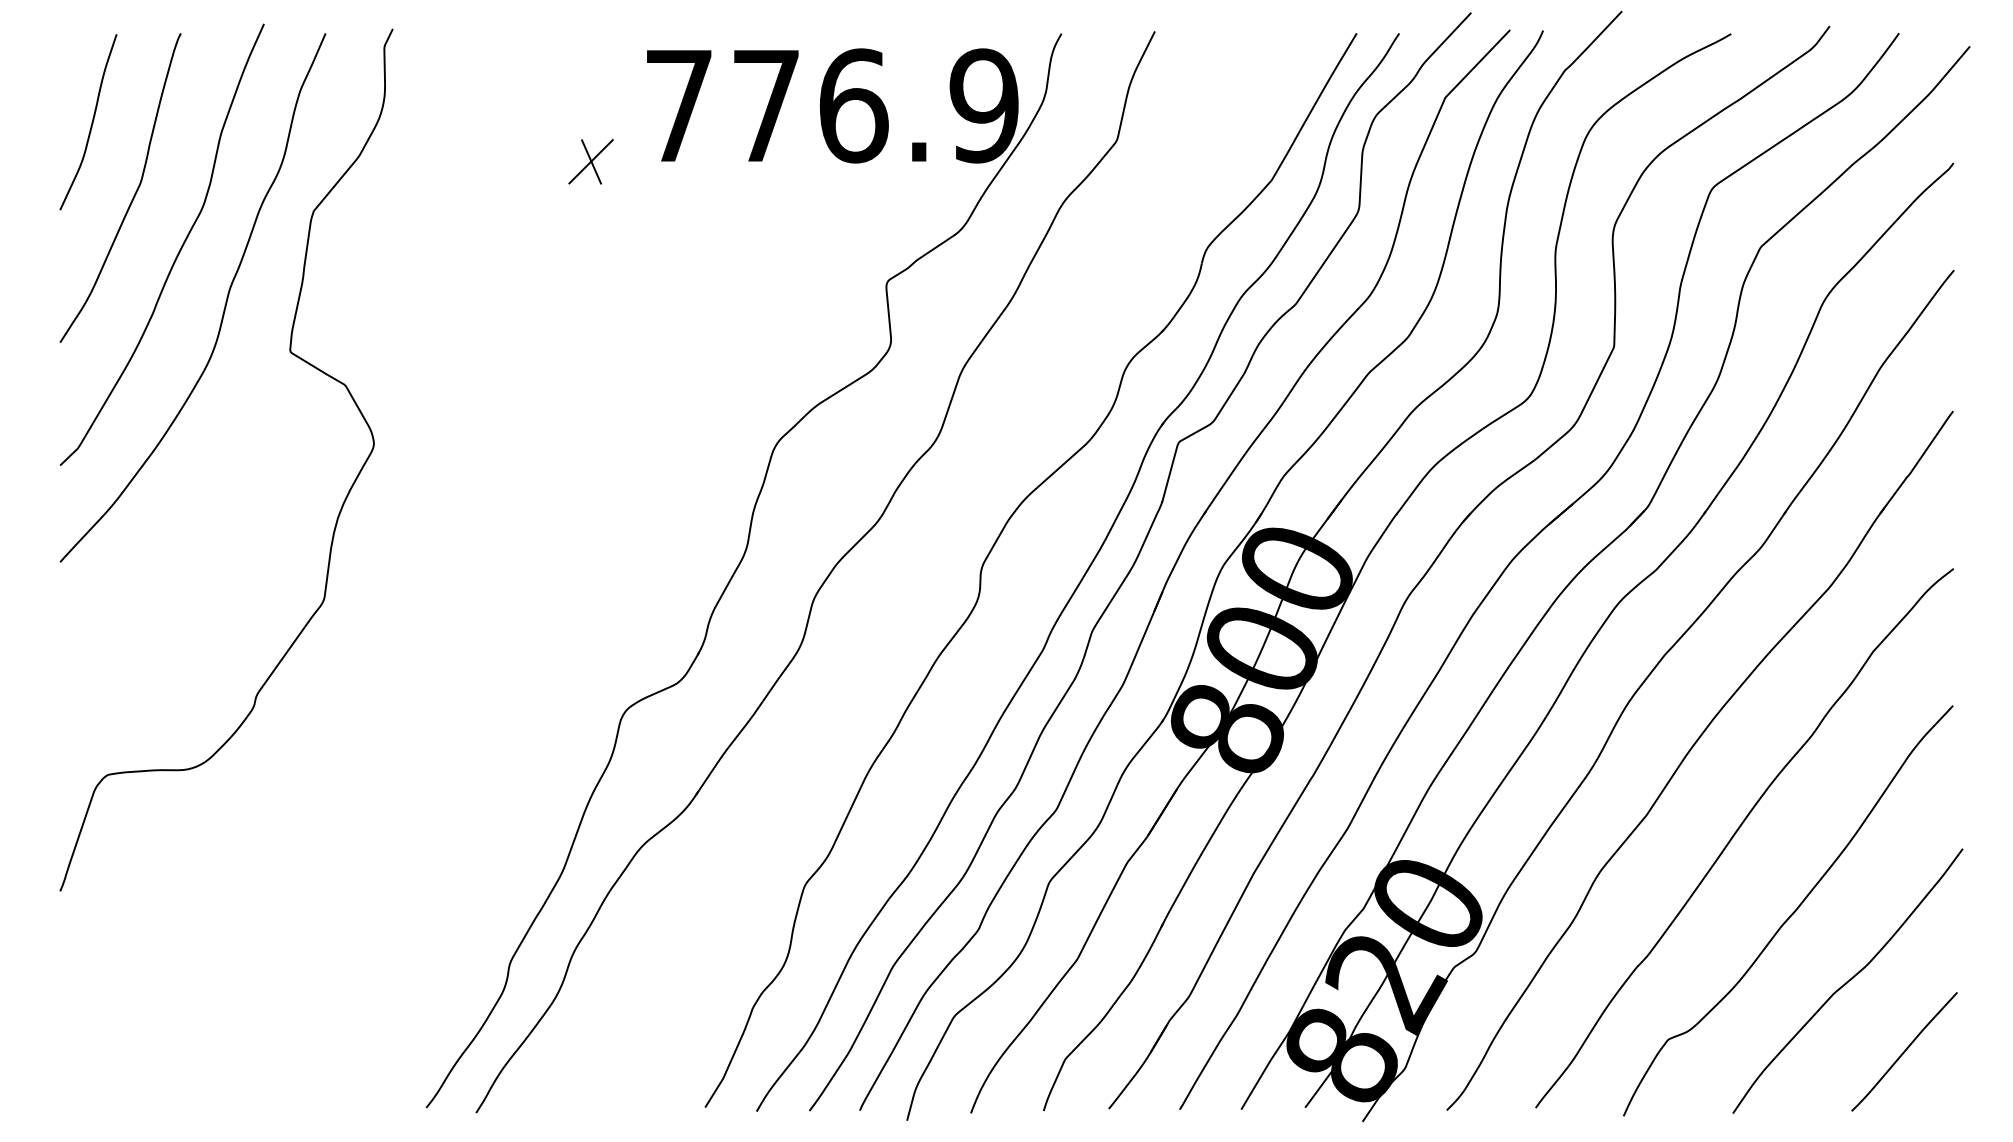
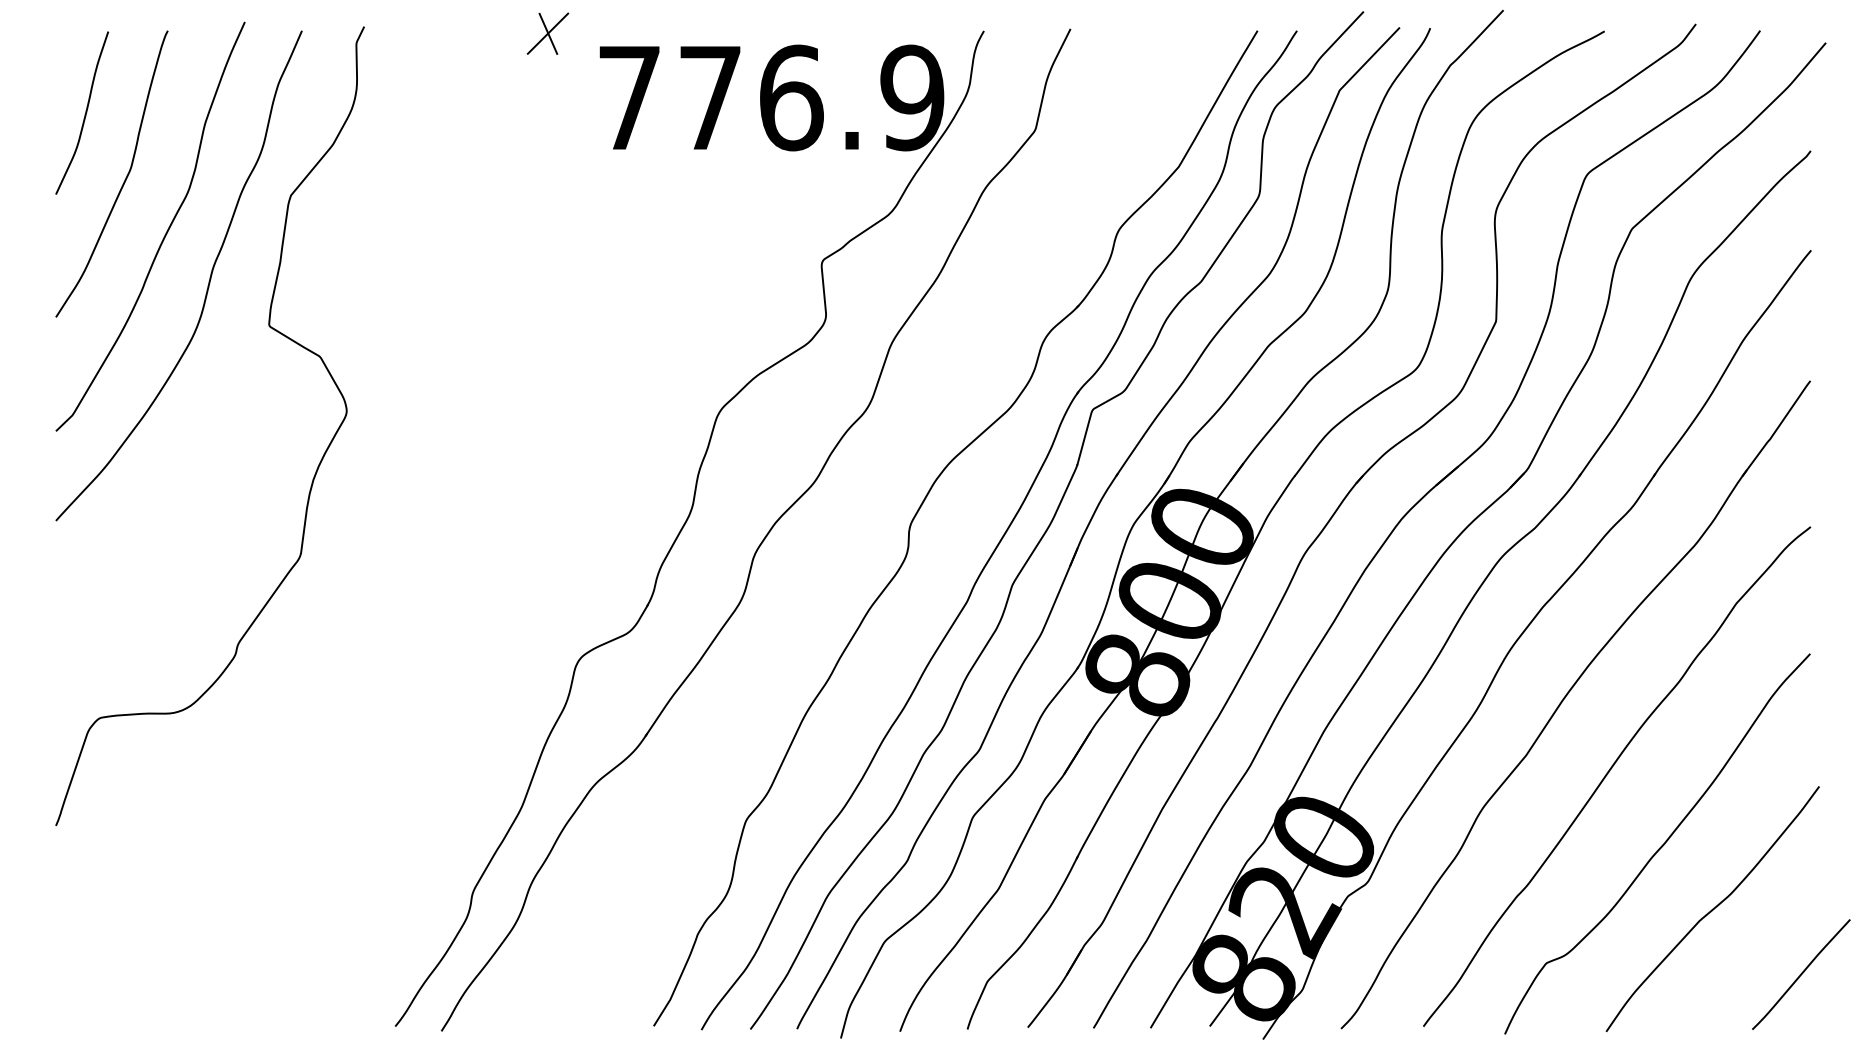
part: (590, 161) -> (547, 33), moved
curve: (1904, 1051) -> (1801, 974), moved

